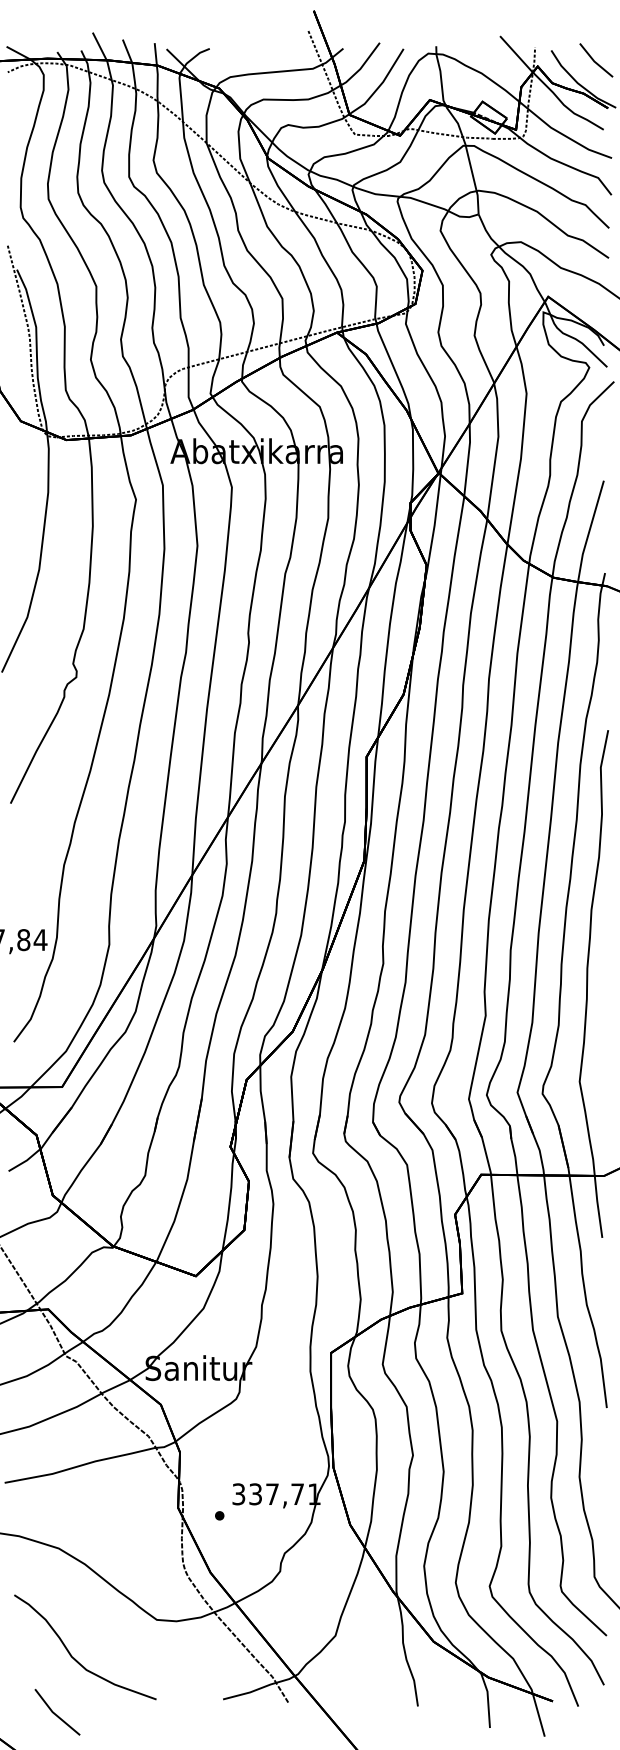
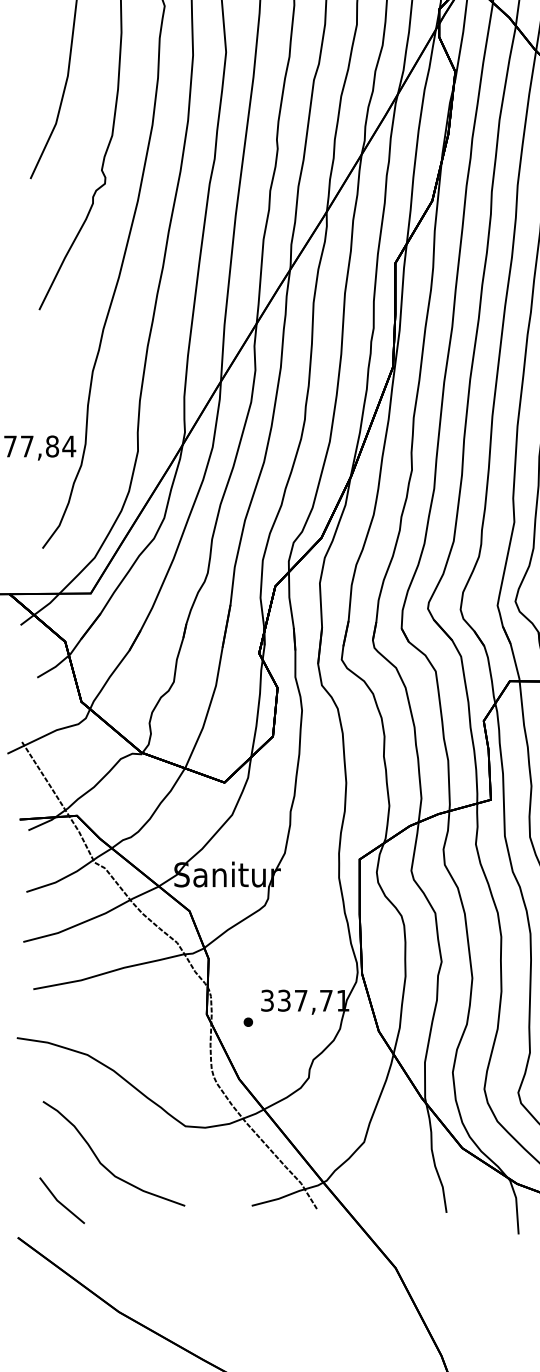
line: (57, 1714) -> (62, 1202), moved

